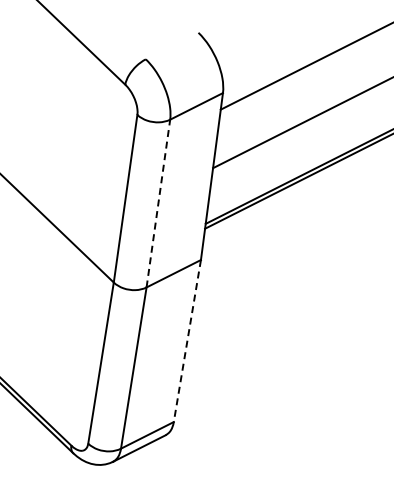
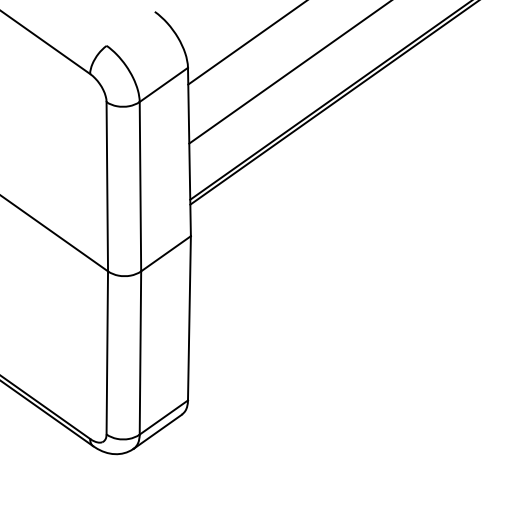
line: (158, 203) -> (140, 186), dashed -> solid
line: (187, 341) -> (189, 318), dashed -> solid

